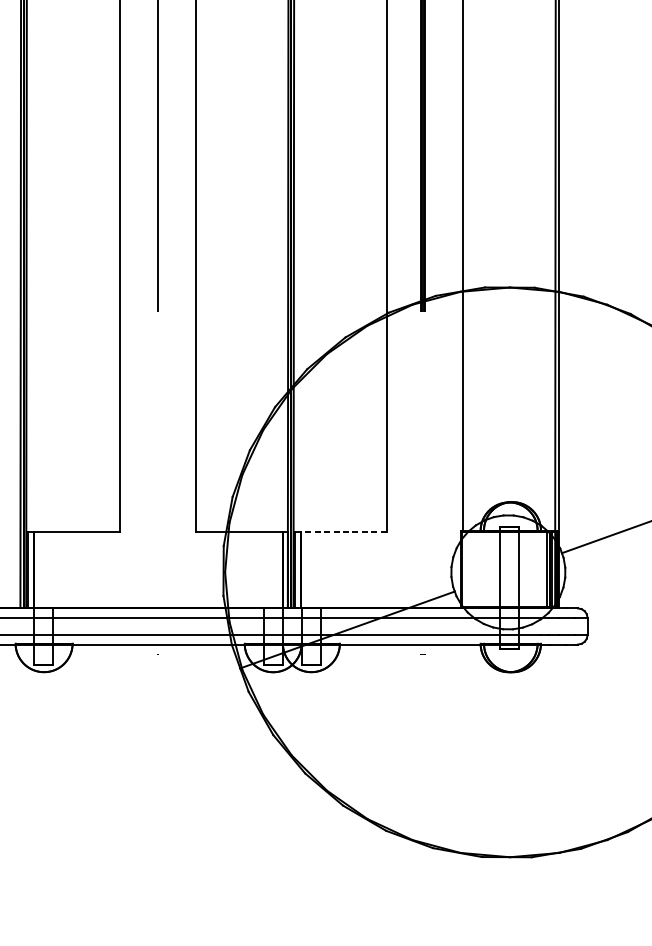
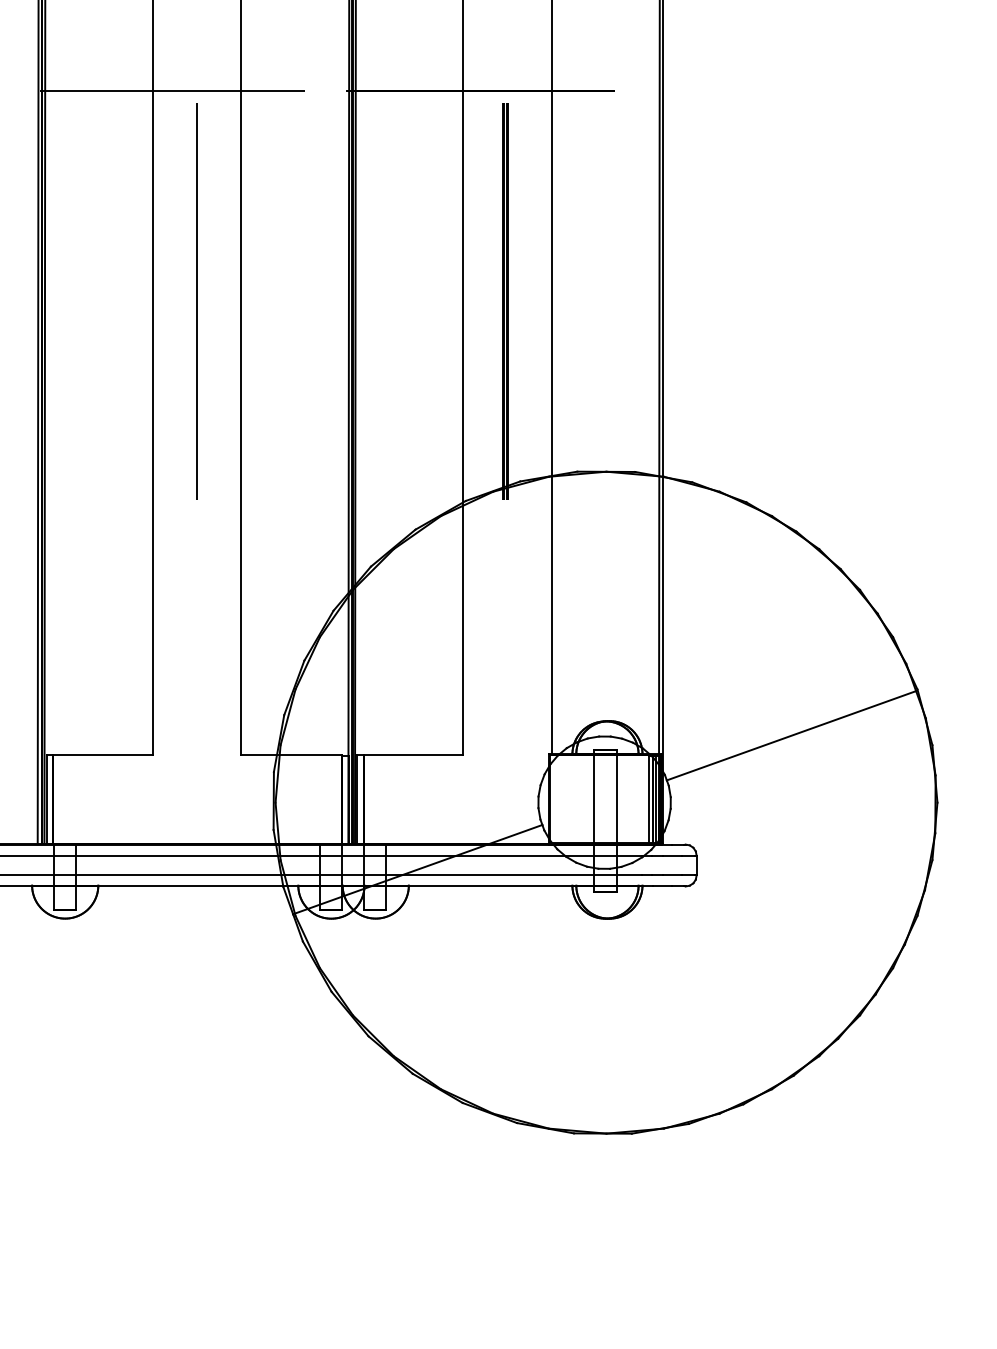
line: (343, 531) -> (413, 755), dashed -> solid

